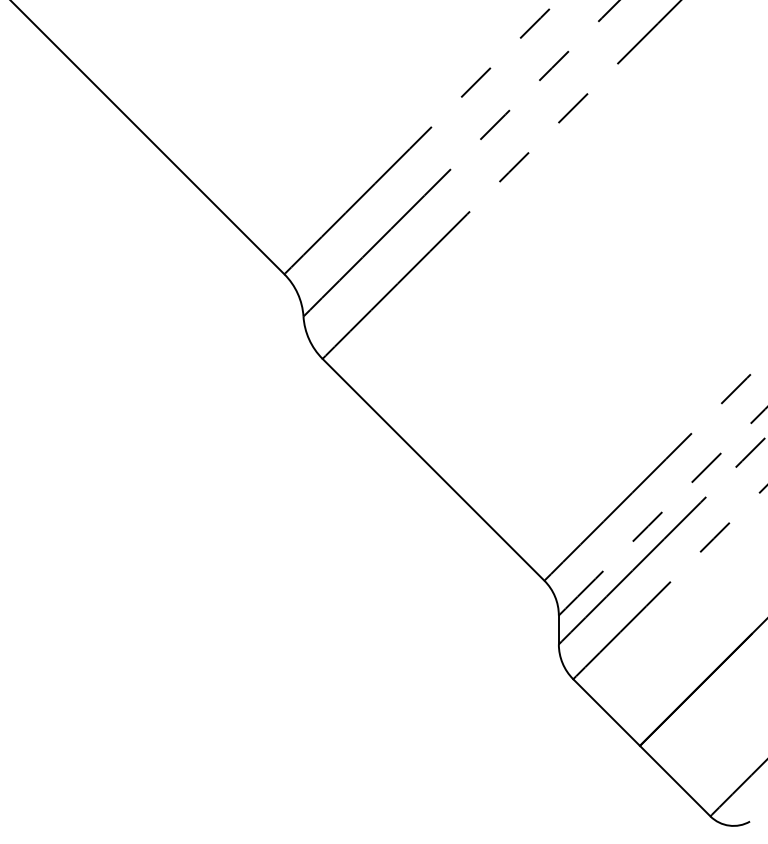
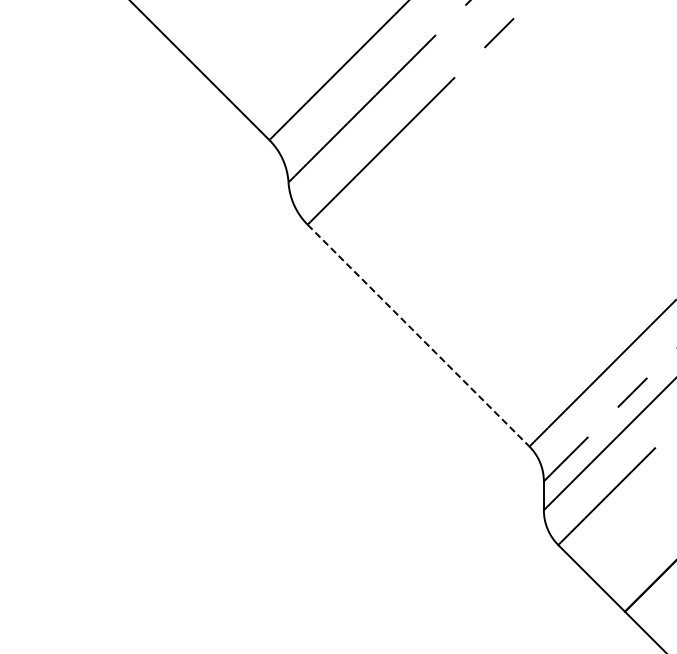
line: (433, 469) -> (418, 335), solid -> dashed

